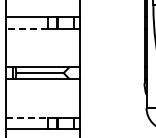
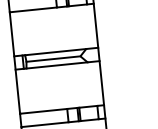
line: (26, 28) -> (32, 9), dashed -> solid
line: (26, 117) -> (43, 111), dashed -> solid

